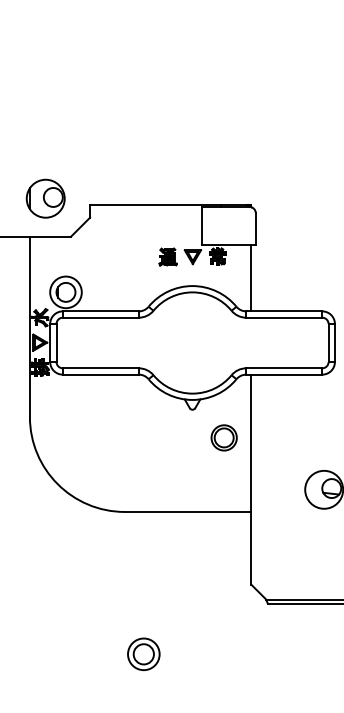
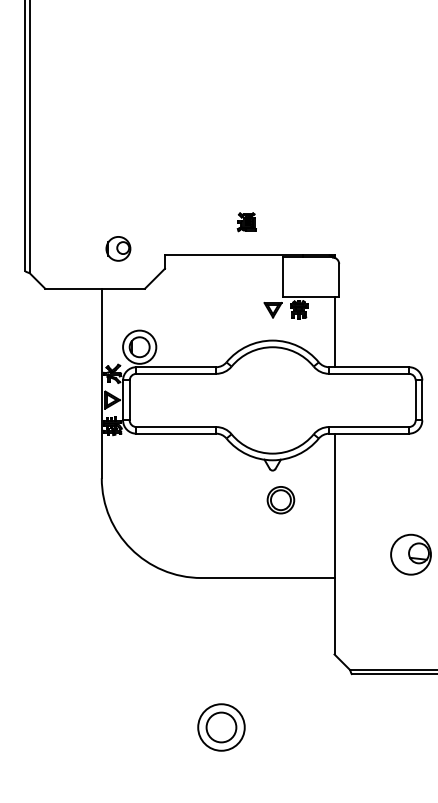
part: (45, 198) -> (118, 248), size x0.6
part: (167, 257) -> (246, 222), moved
part: (223, 438) -> (280, 500), moved
part: (143, 654) -> (221, 727), size x1.4

